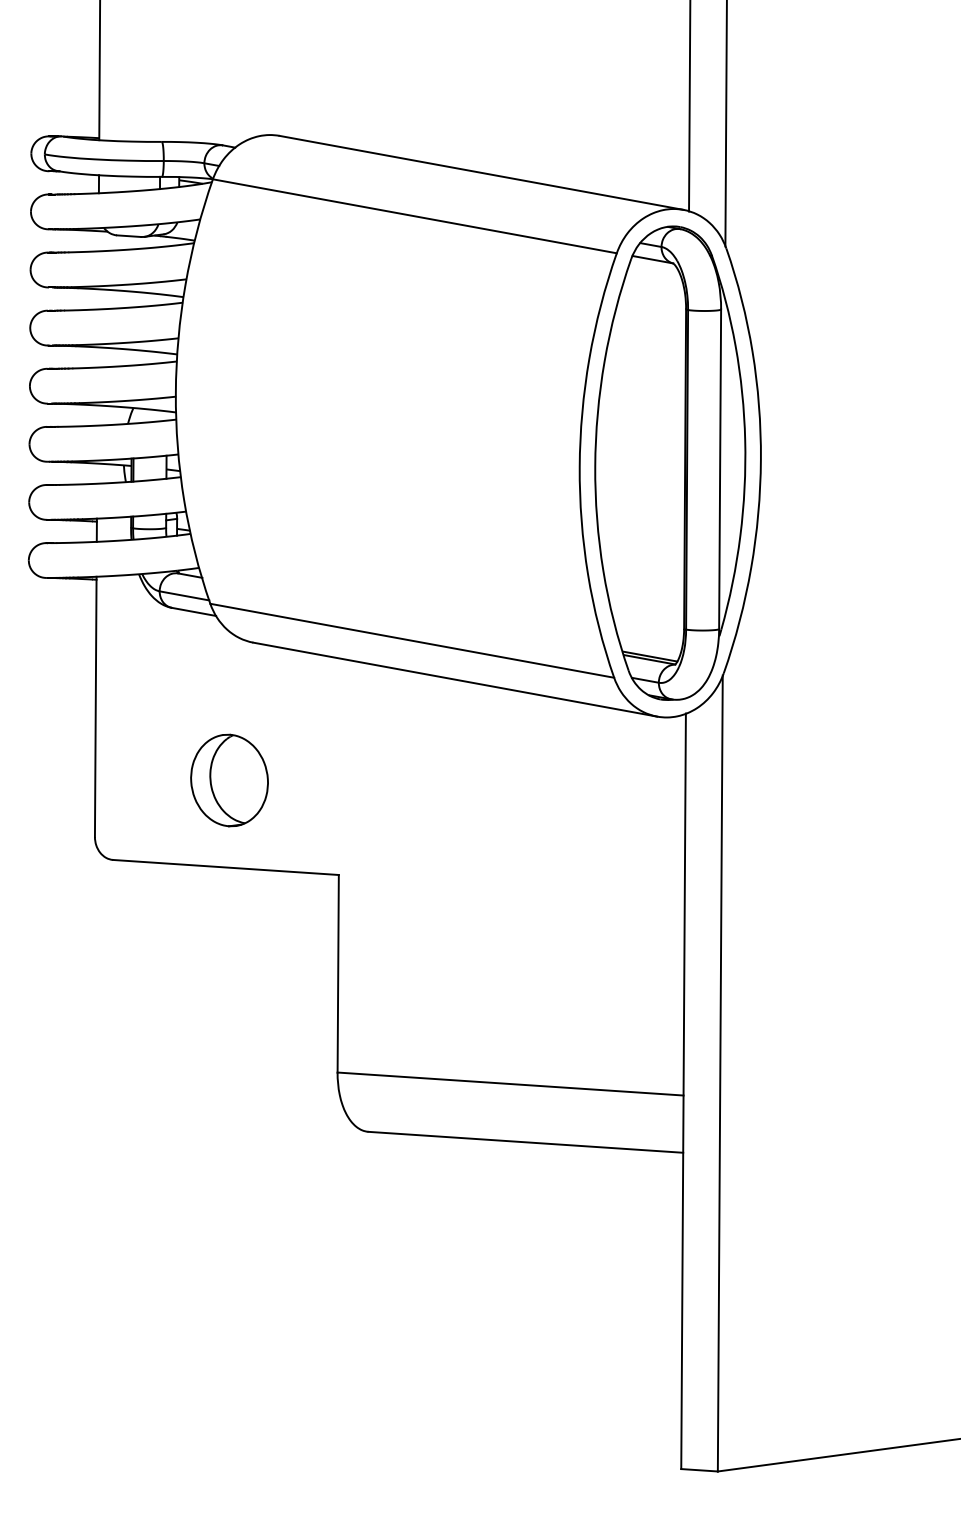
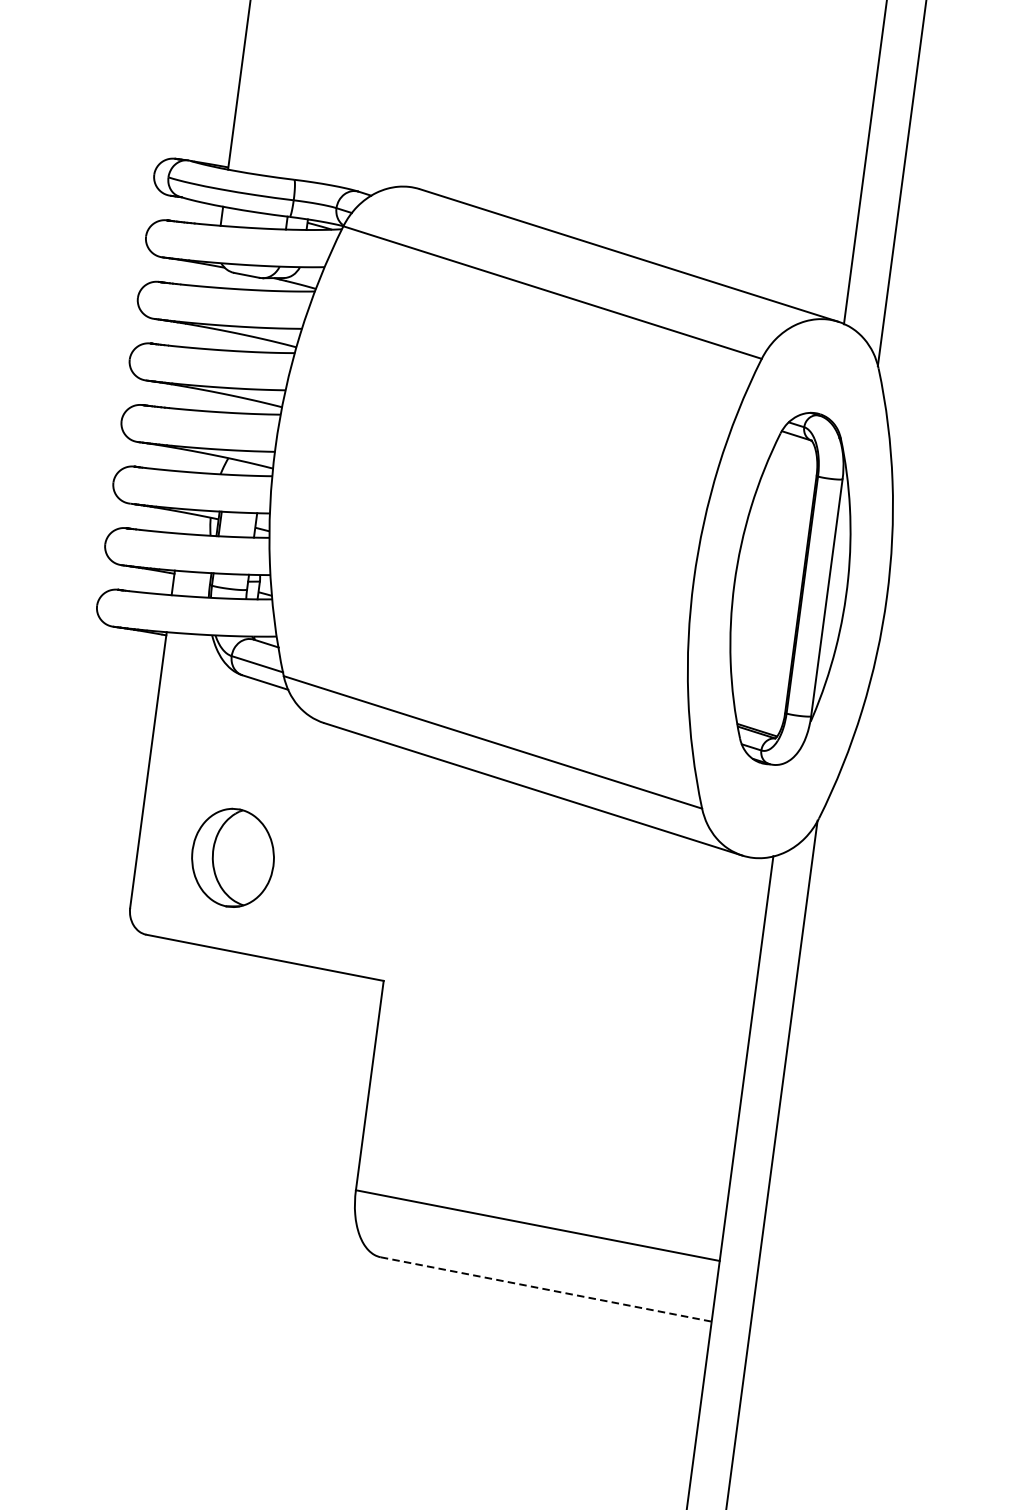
part: (670, 462) -> (790, 587), size x0.7
part: (229, 780) -> (232, 857), moved
line: (525, 1142) -> (545, 1289), solid -> dashed

